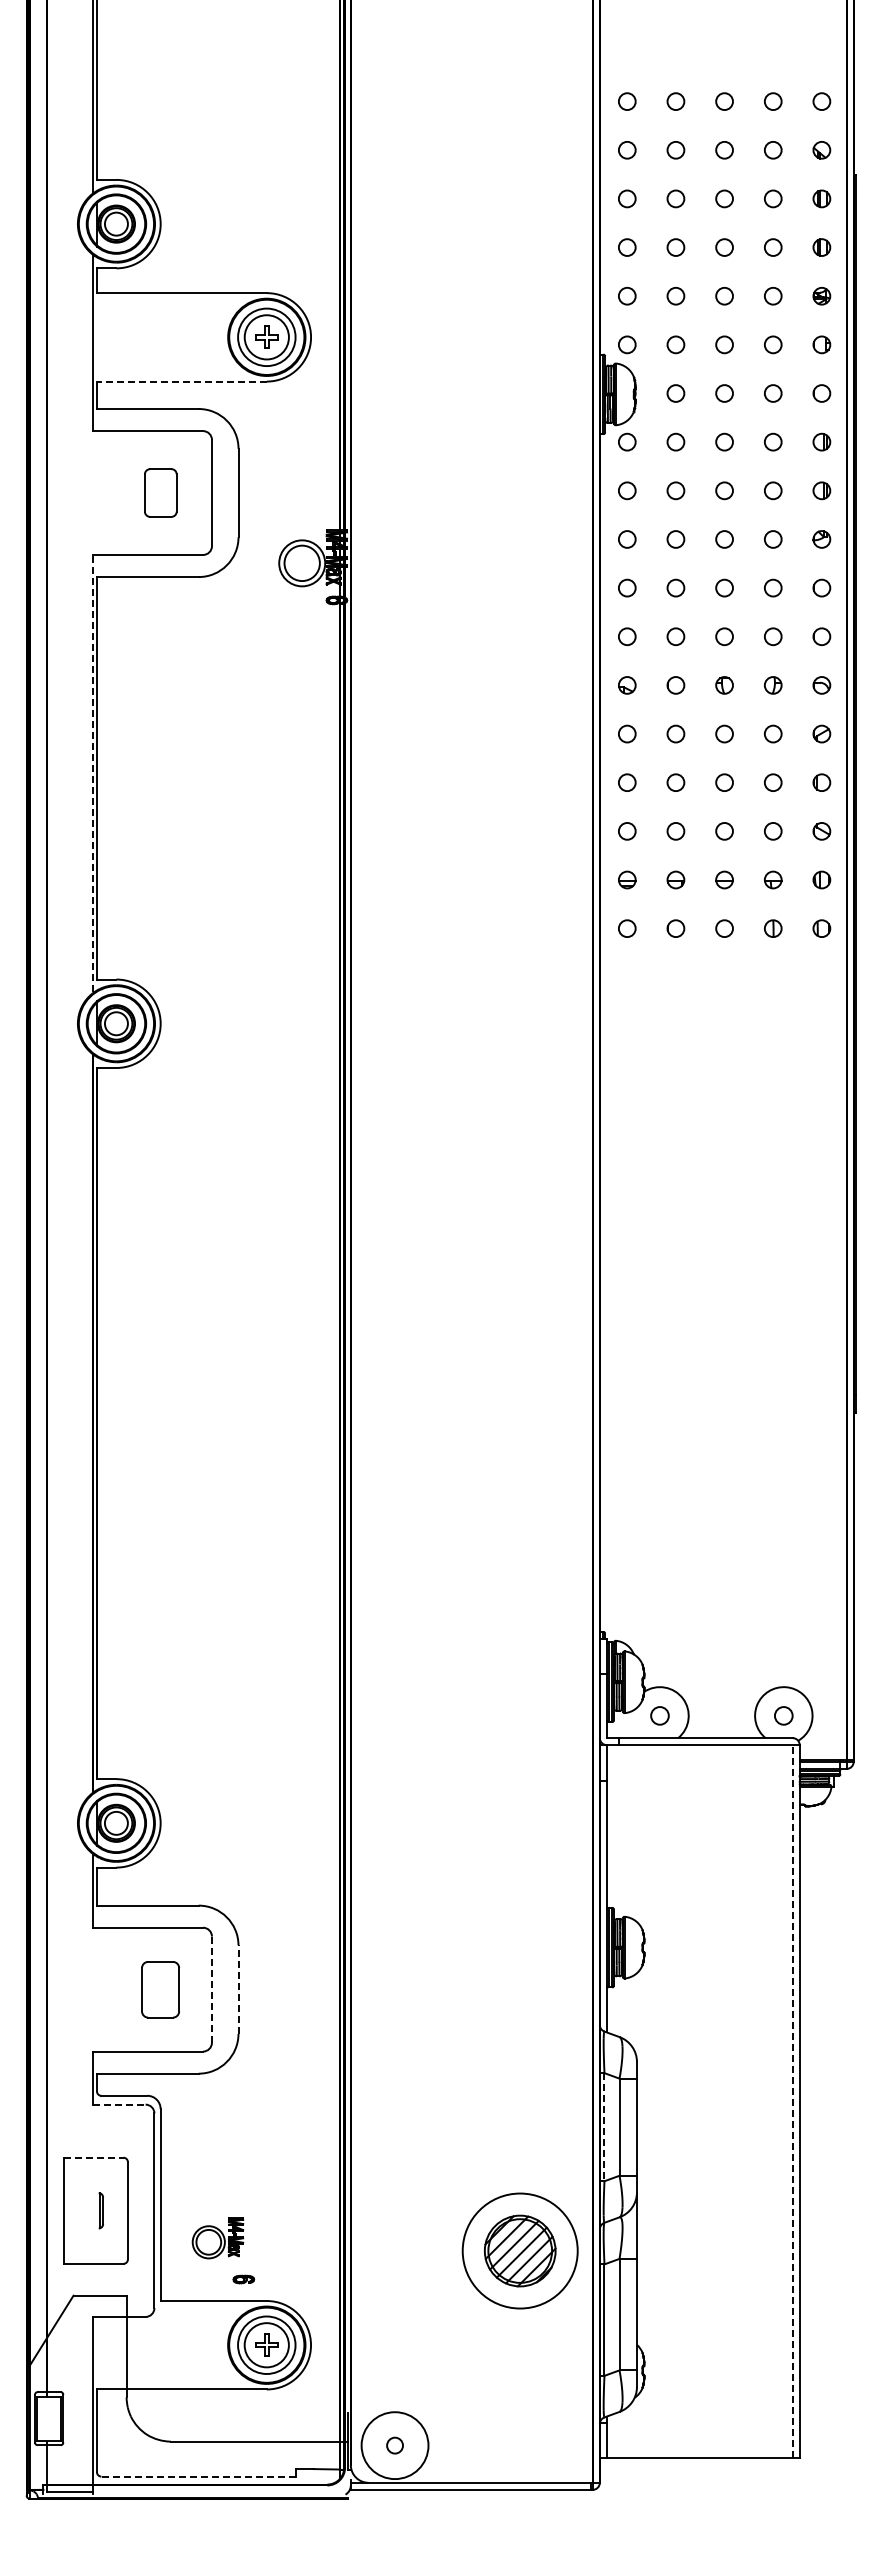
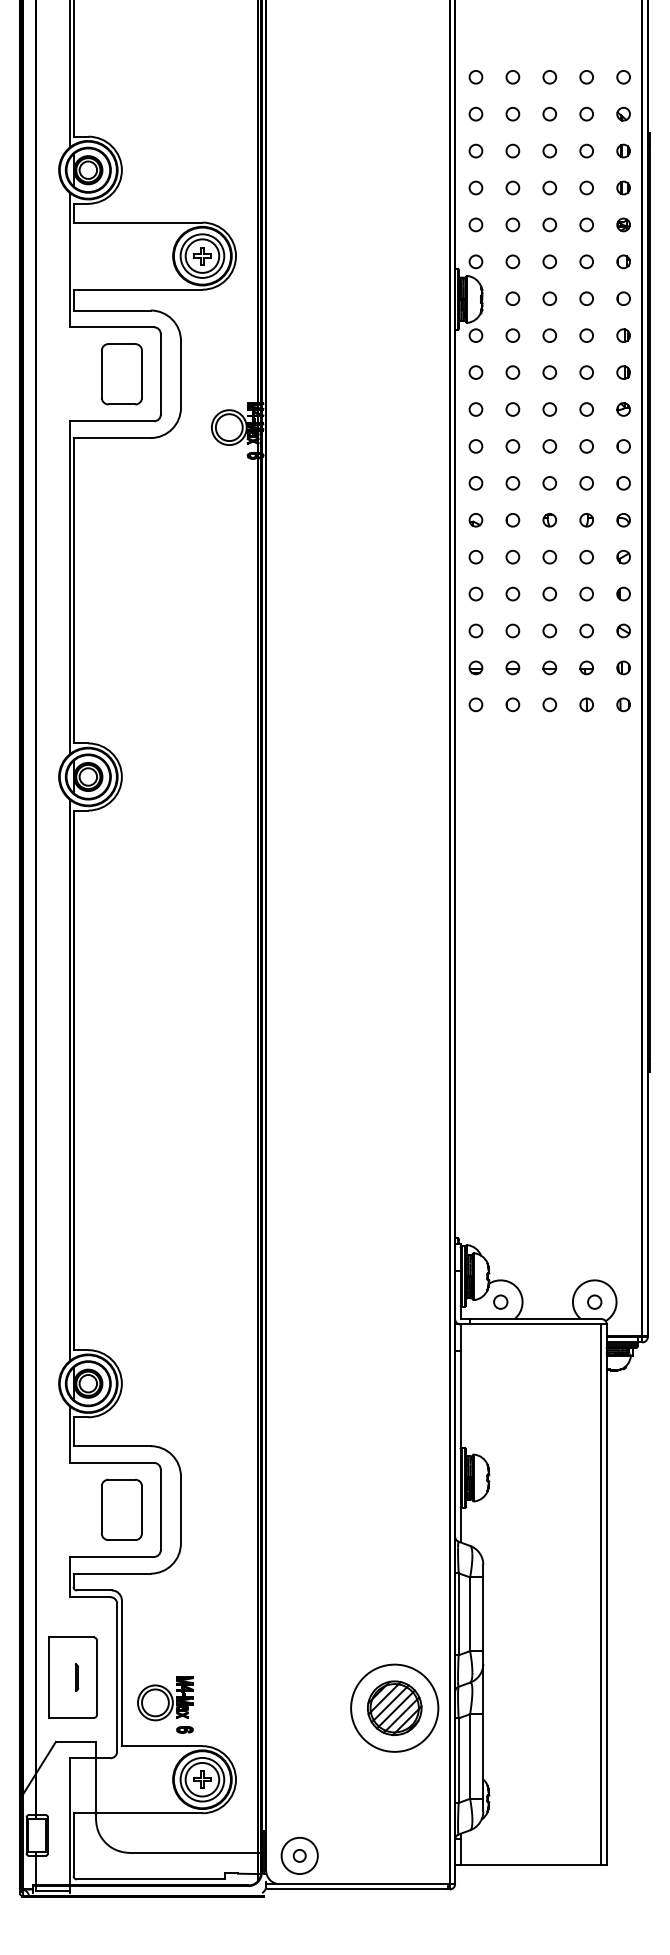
line: (181, 381) -> (137, 289), dashed -> solid
part: (160, 492) -> (121, 373), size x1.67
line: (92, 773) -> (70, 587), dashed -> solid
part: (160, 1989) -> (121, 1509), size x1.43
line: (238, 1989) -> (180, 1509), dashed -> solid
line: (211, 1990) -> (160, 1510), dashed -> solid
line: (792, 2101) -> (601, 1594), dashed -> solid
line: (119, 2104) -> (90, 1597), dashed -> solid
line: (604, 2127) -> (458, 1614), dashed -> solid
line: (93, 2157) -> (70, 1637), dashed -> solid
part: (217, 2238) -> (165, 1698), size x1.43
circle: (394, 2445) -> (299, 1855), size x0.71
line: (198, 2476) -> (150, 1879), dashed -> solid

